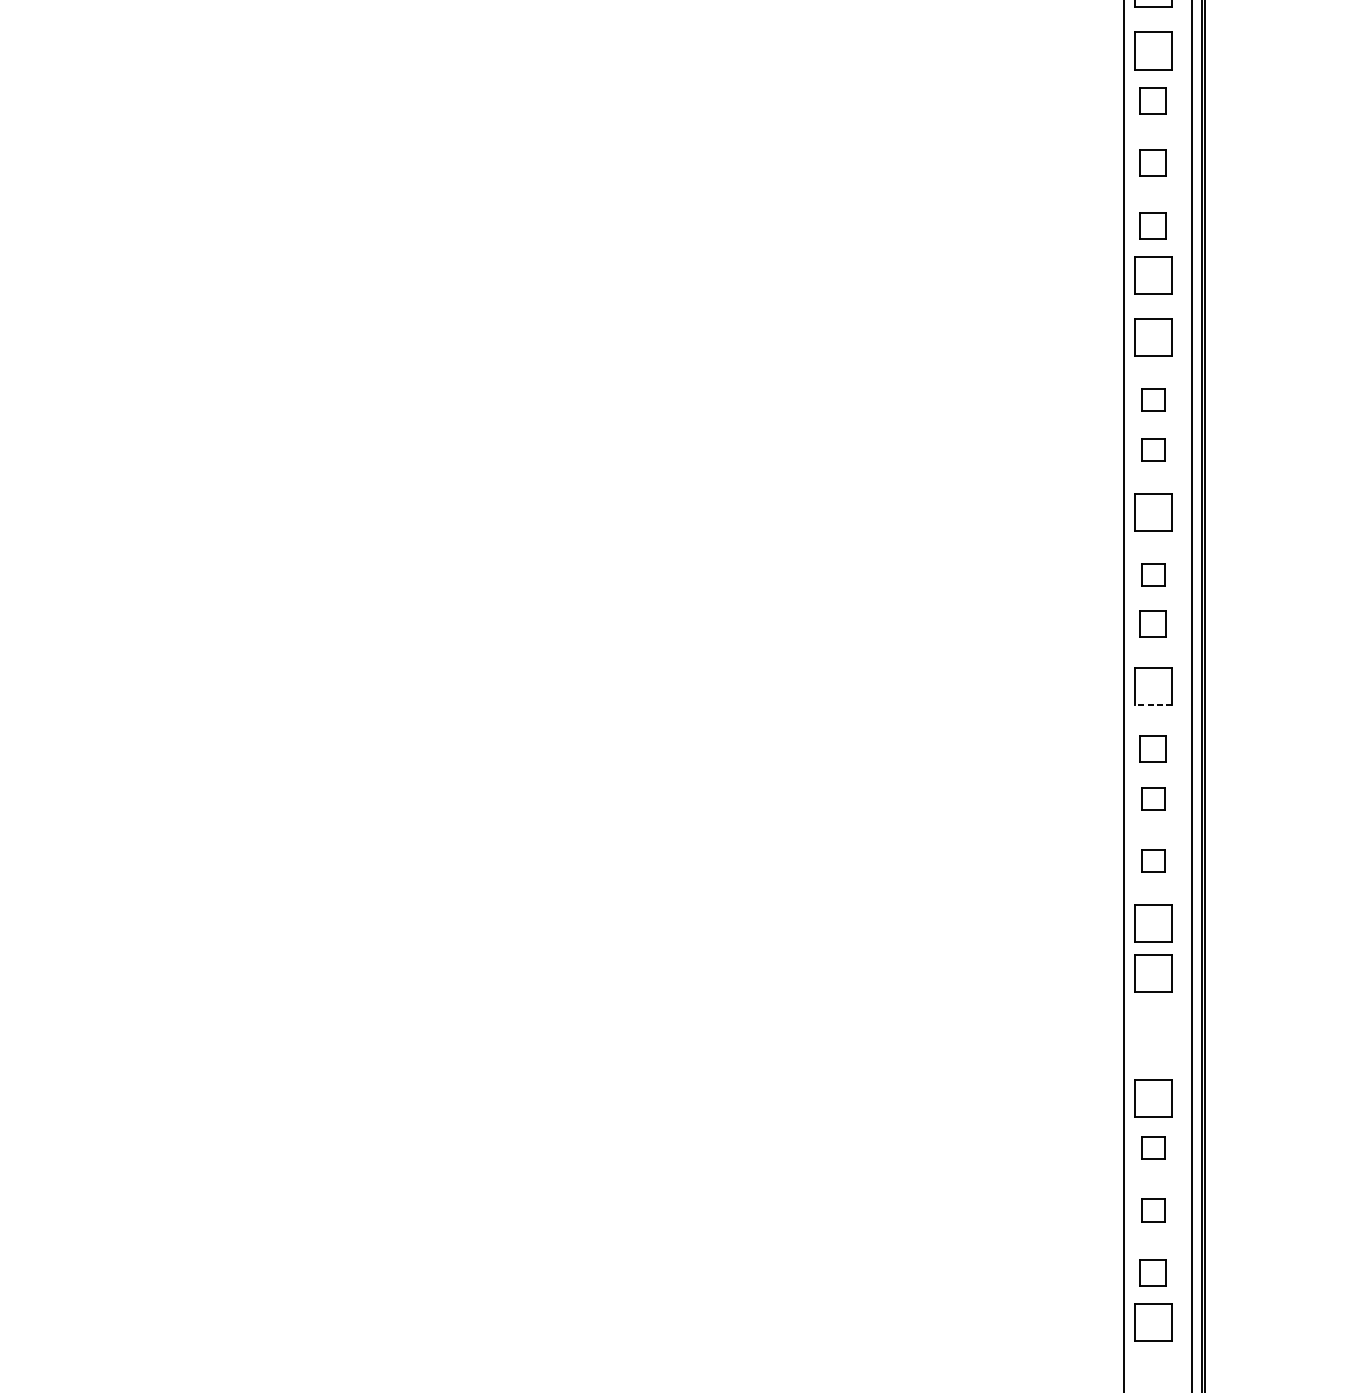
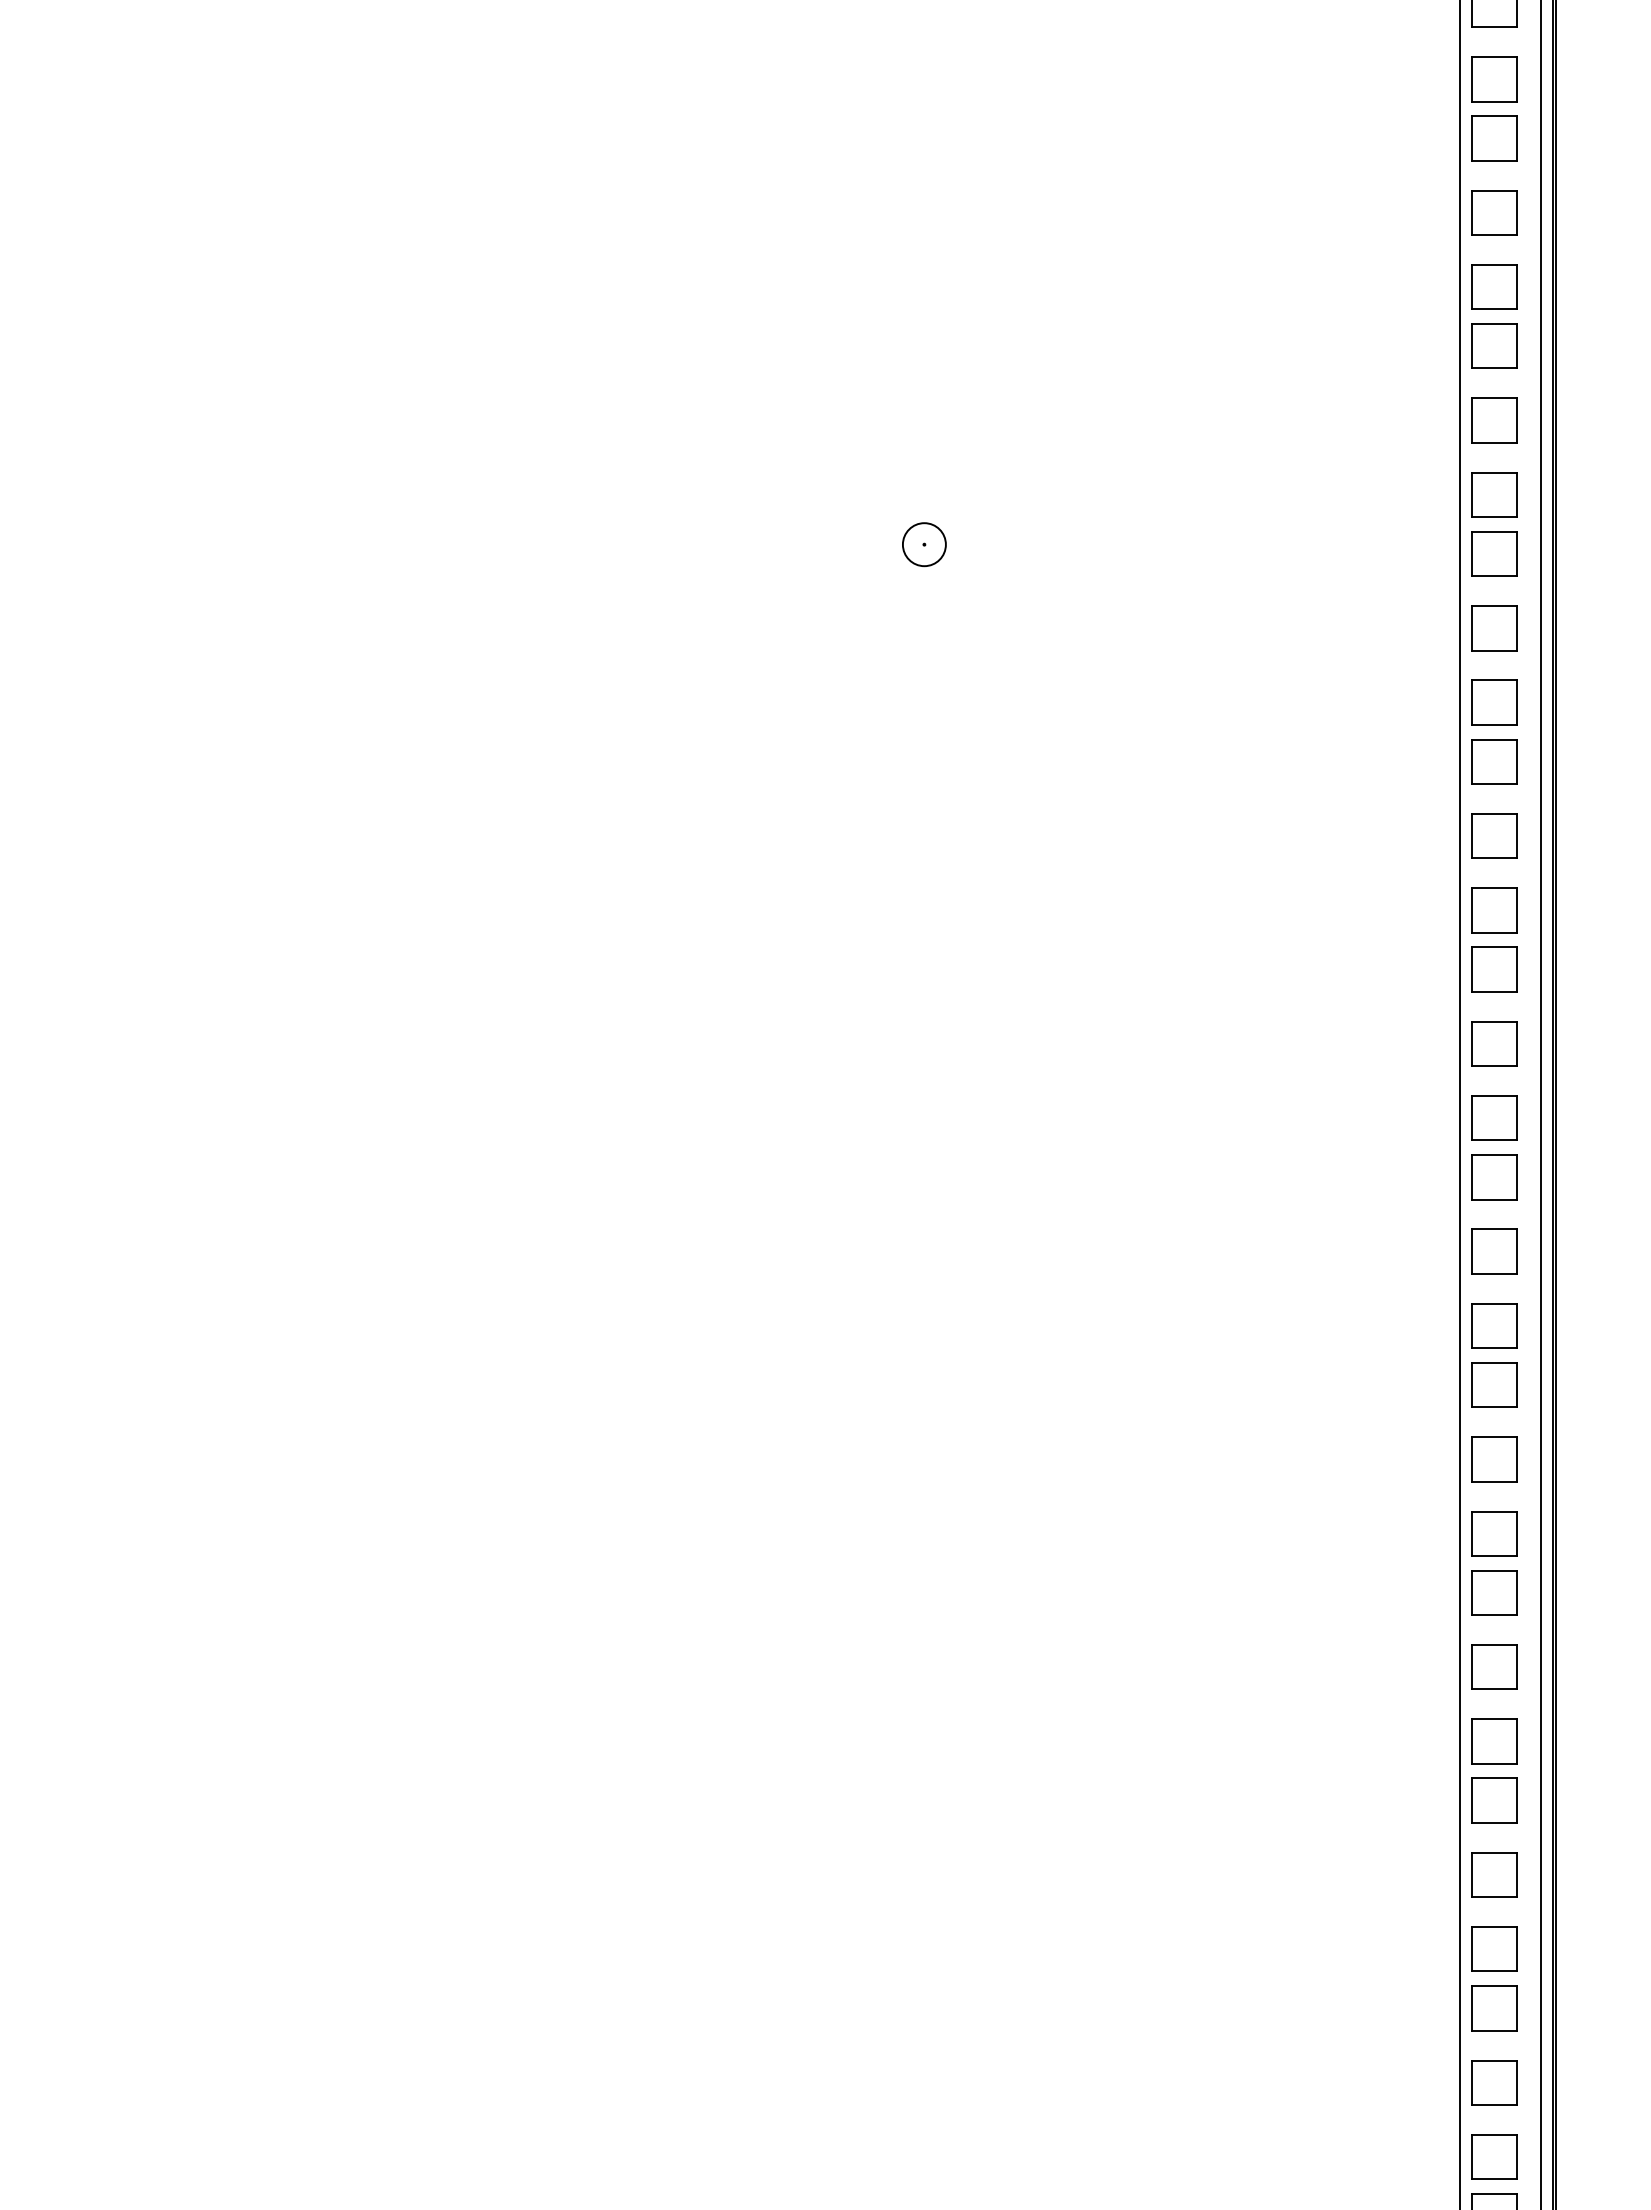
part: (1153, 100) -> (1494, 761), size x1.43
part: (1153, 162) -> (1494, 835), size x1.43
part: (1153, 225) -> (1494, 910), size x1.43
part: (1153, 399) -> (1494, 1117), size x1.67
part: (1153, 449) -> (1494, 1177), size x1.67
part: (1153, 574) -> (1494, 1325), size x1.67
part: (1153, 623) -> (1494, 1384), size x1.43
line: (1153, 705) -> (1494, 1481), dashed -> solid
part: (1153, 749) -> (1494, 1533), size x1.43
part: (1153, 798) -> (1494, 1592), size x1.67
part: (1153, 860) -> (1494, 1666), size x1.67
part: (1153, 1035) -> (1494, 1874), added
part: (1153, 1148) -> (1494, 2008), size x1.67
part: (1153, 1210) -> (1494, 2082), size x1.67
part: (1153, 1272) -> (1494, 2156), size x1.43

